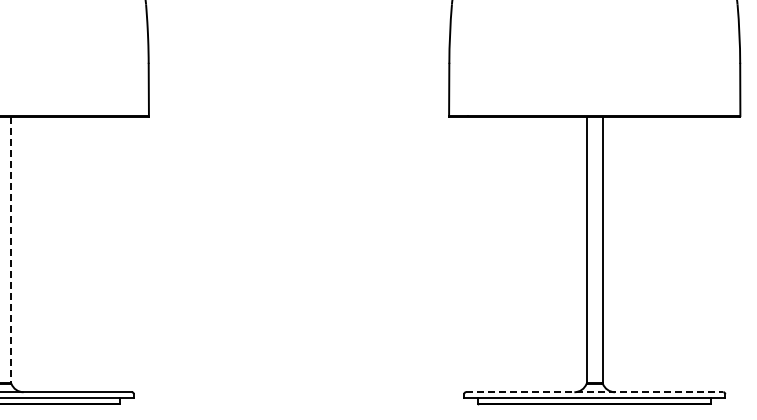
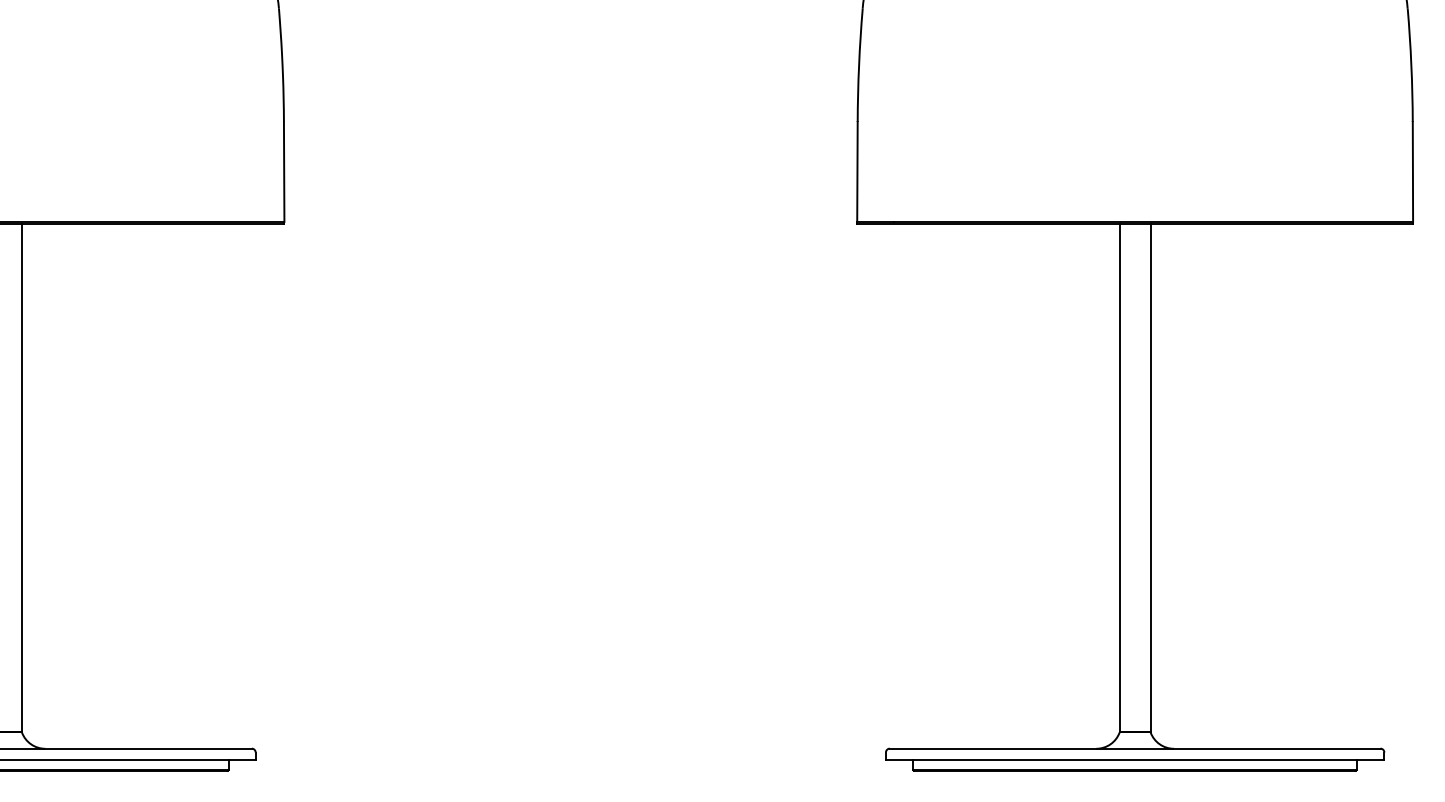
line: (11, 250) -> (22, 478), dashed -> solid
line: (594, 392) -> (1134, 749), dashed -> solid

